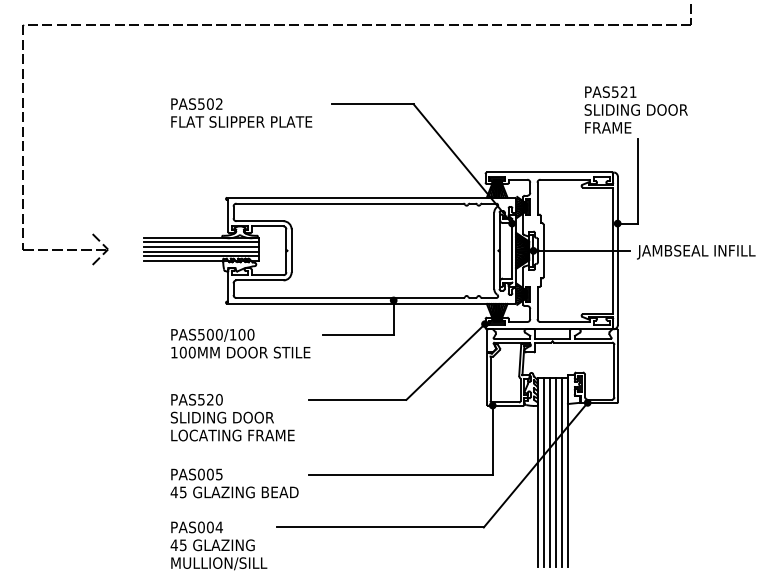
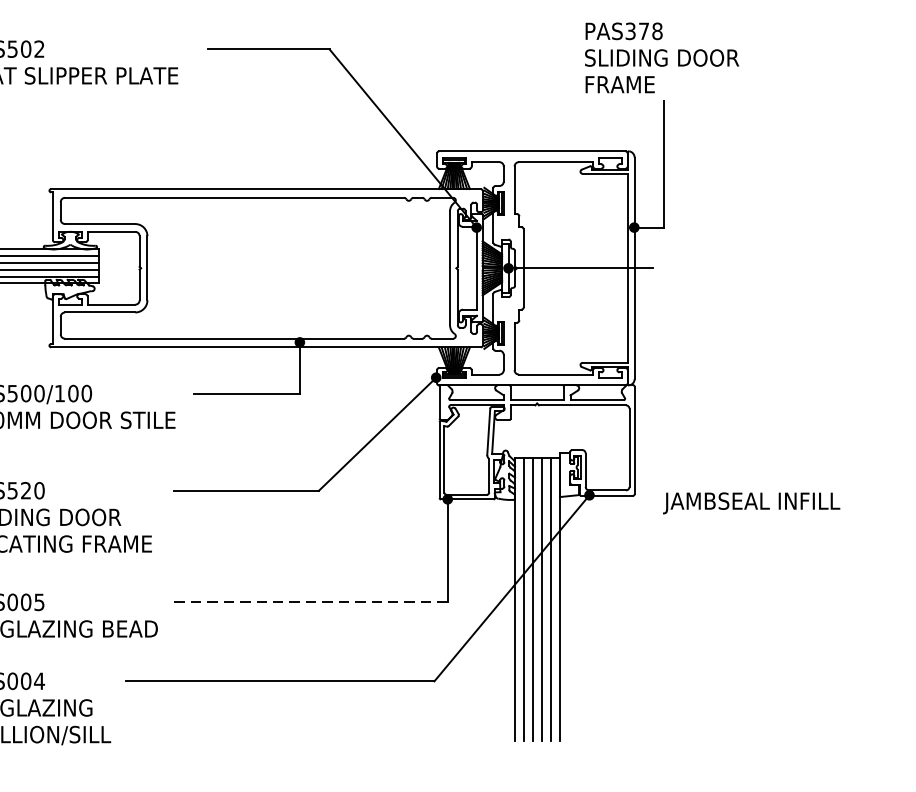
text: (624, 91) -> (644, 30), PAS521 -> PAS378
text: (696, 252) -> (751, 503), moved
line: (400, 474) -> (310, 602), solid -> dashed

